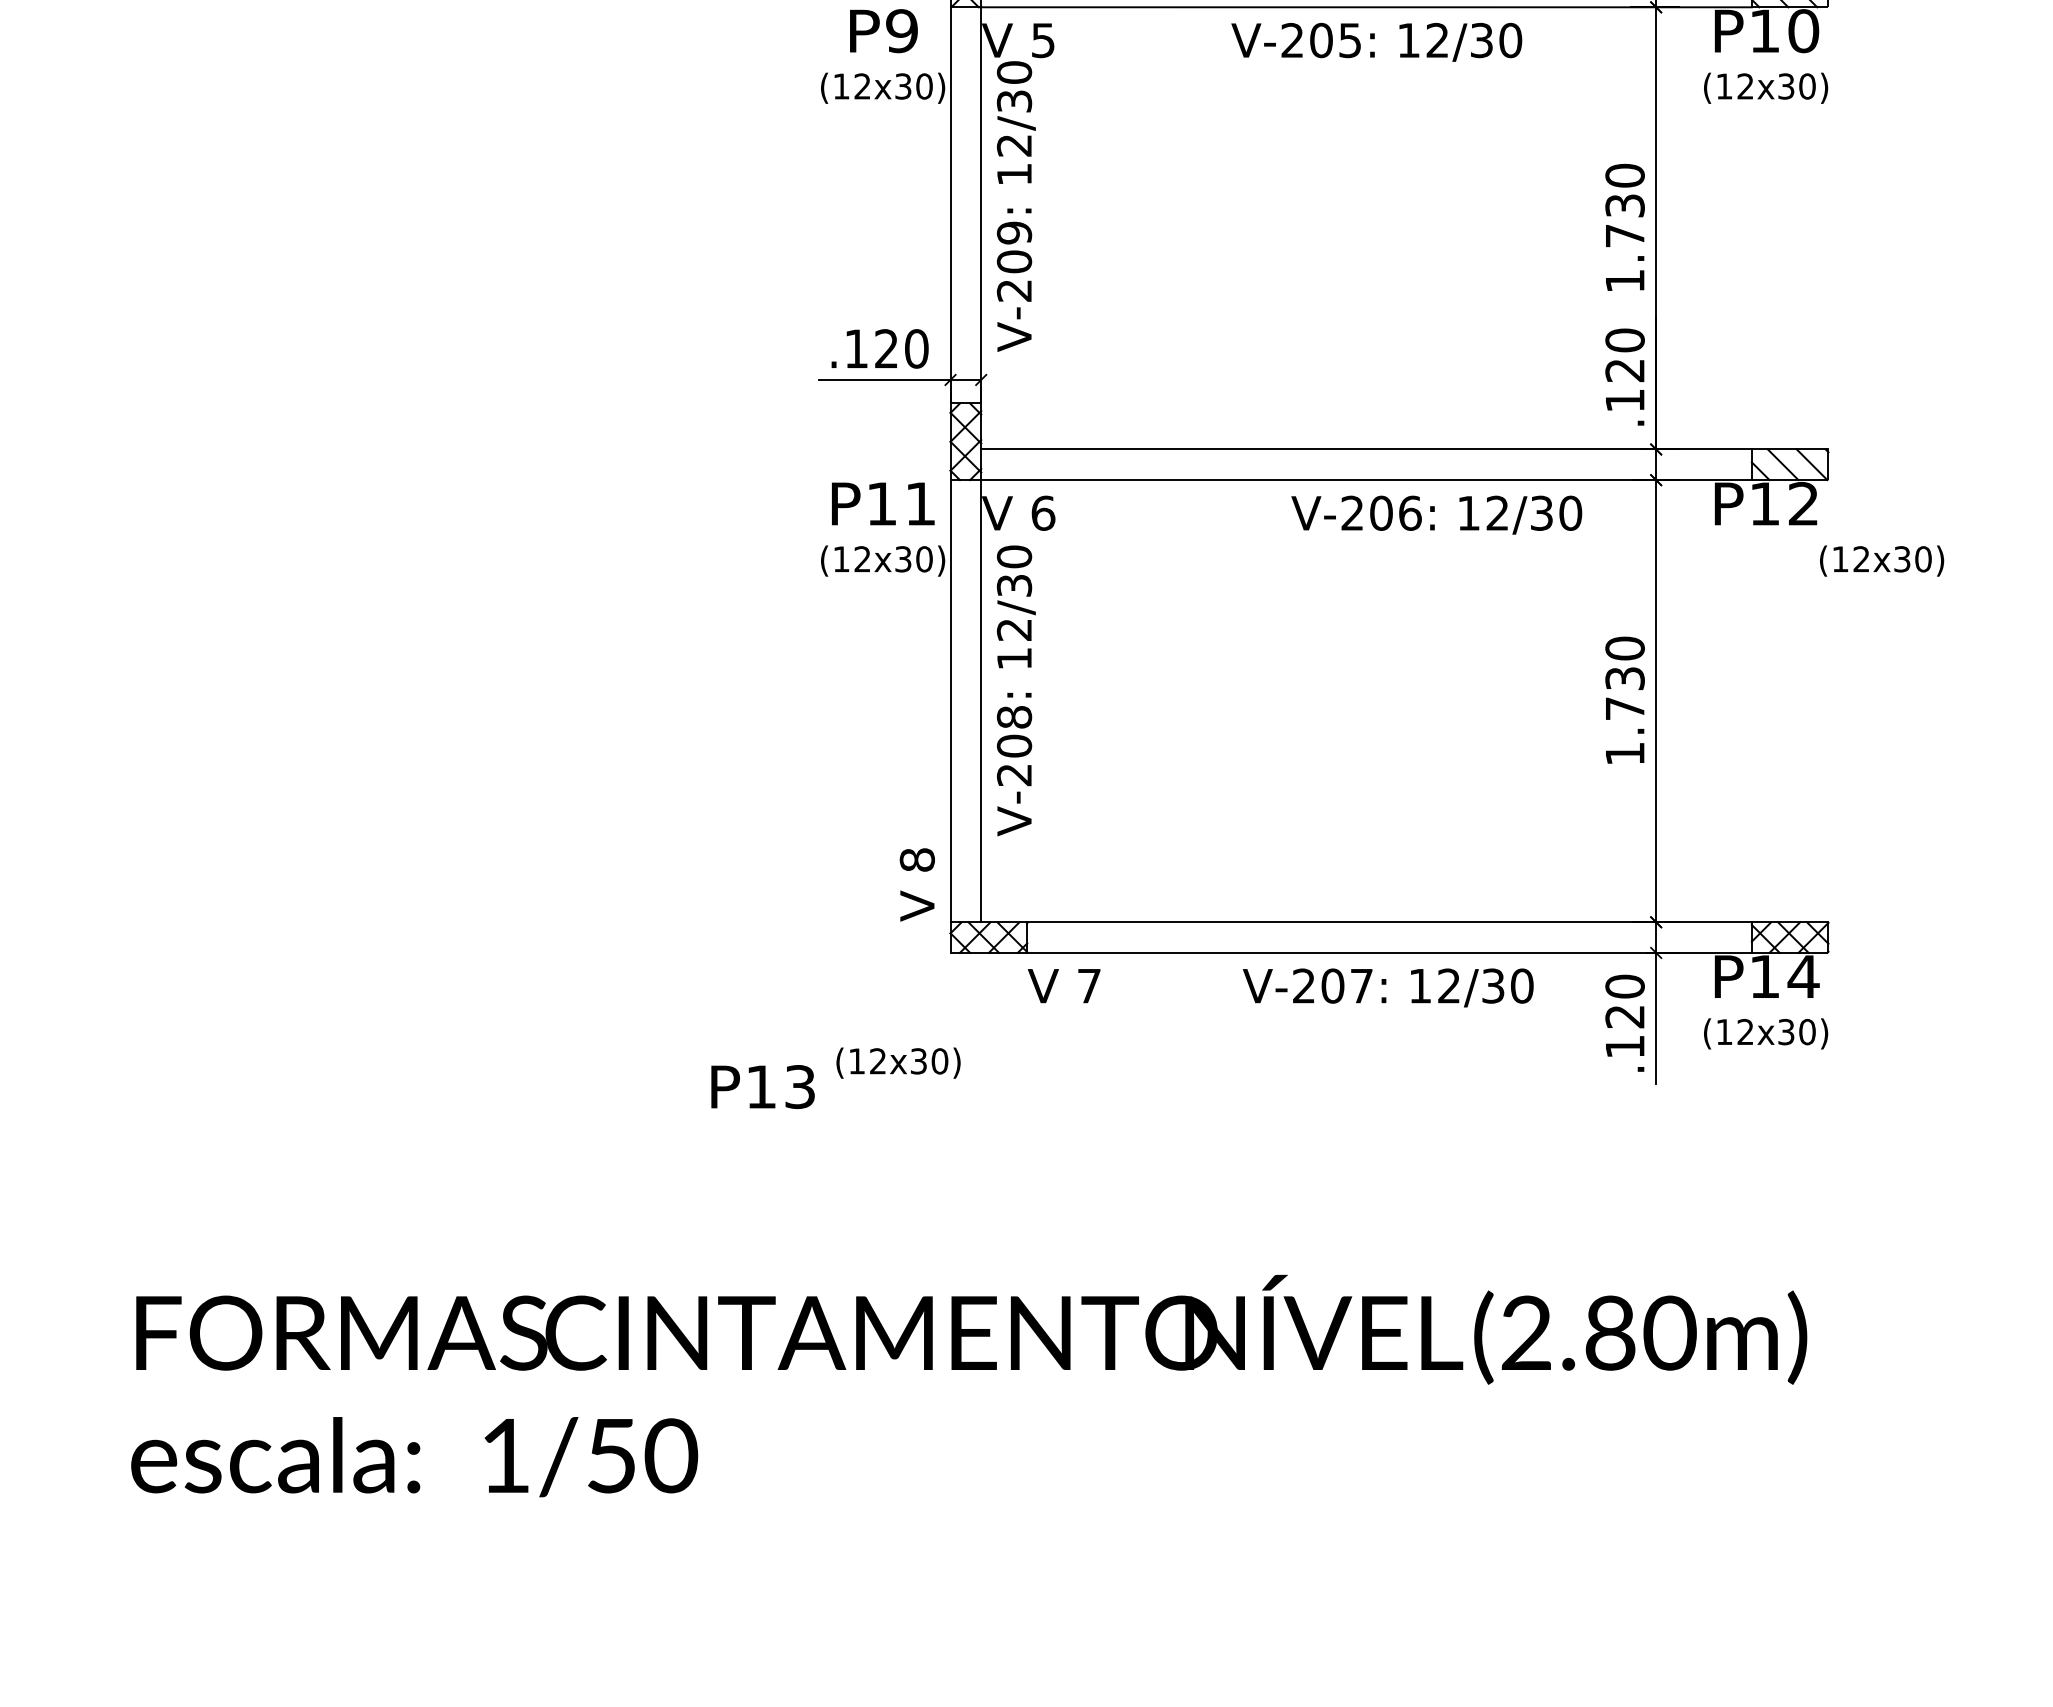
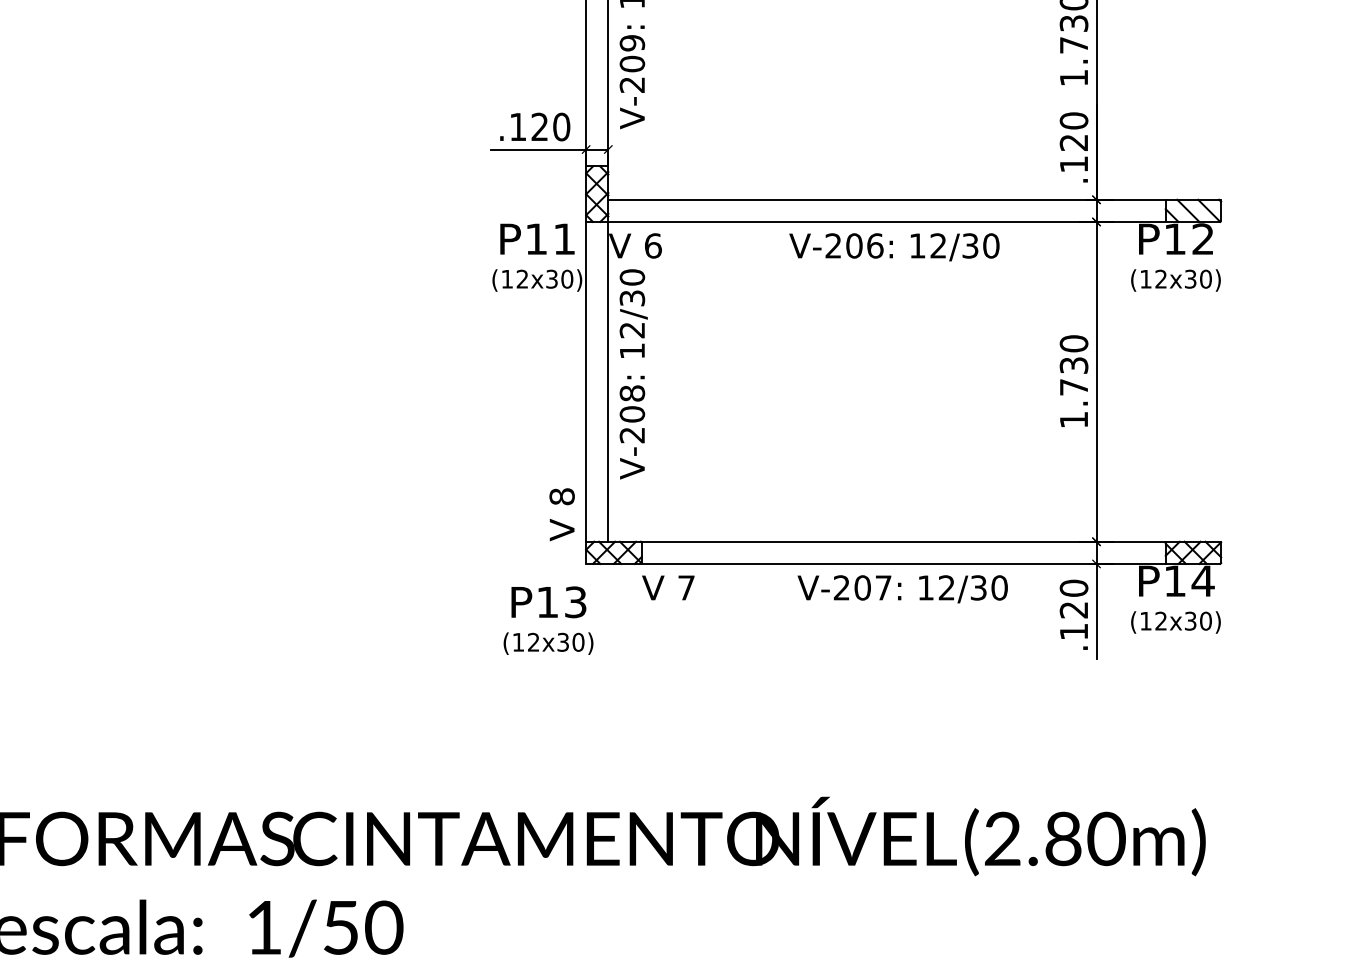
text: (1436, 514) -> (894, 246), moved
text: (1882, 560) -> (1176, 280), moved
text: (762, 1087) -> (548, 602), moved

